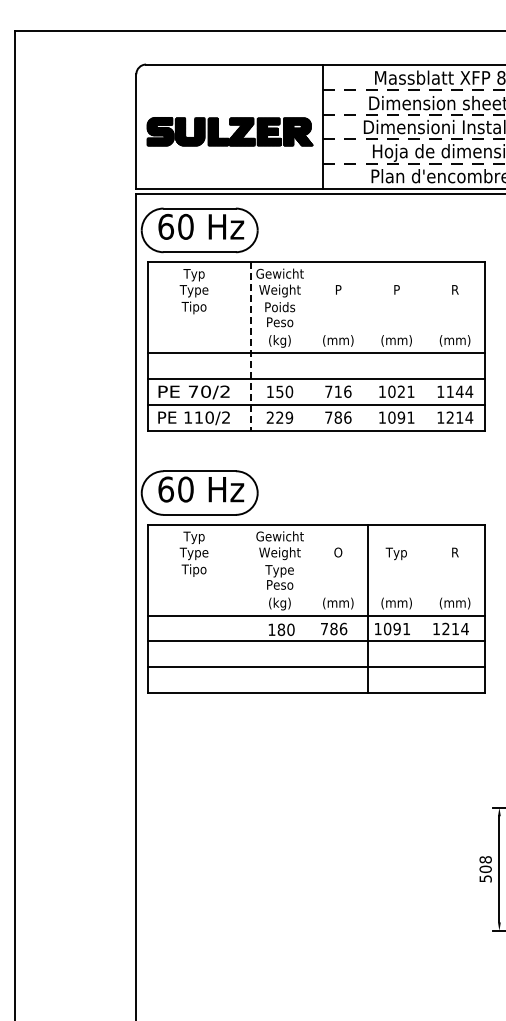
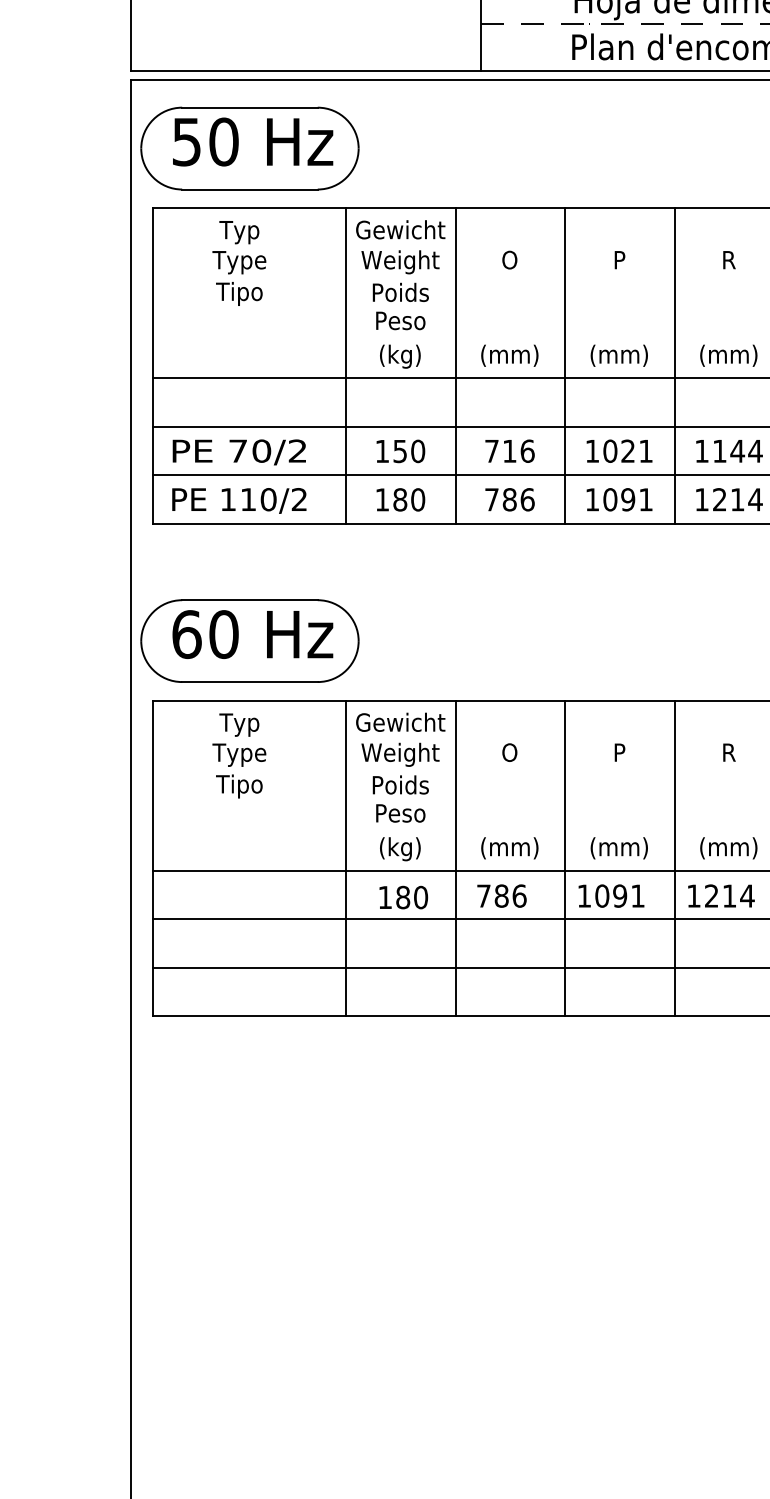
text: (166, 226) -> (187, 141), 60 -> 50
text: (338, 289) -> (510, 259), P -> O
line: (251, 346) -> (347, 366), dashed -> solid
line: (309, 346) -> (455, 366), added
line: (367, 346) -> (564, 366), added
line: (426, 346) -> (675, 366), added
text: (279, 417) -> (399, 499), 229 -> 180
text: (395, 553) -> (617, 754), Typ -> P
text: (280, 570) -> (401, 786), Type -> Poids
line: (251, 608) -> (347, 857), added
line: (309, 608) -> (455, 857), added
line: (426, 608) -> (675, 857), added

